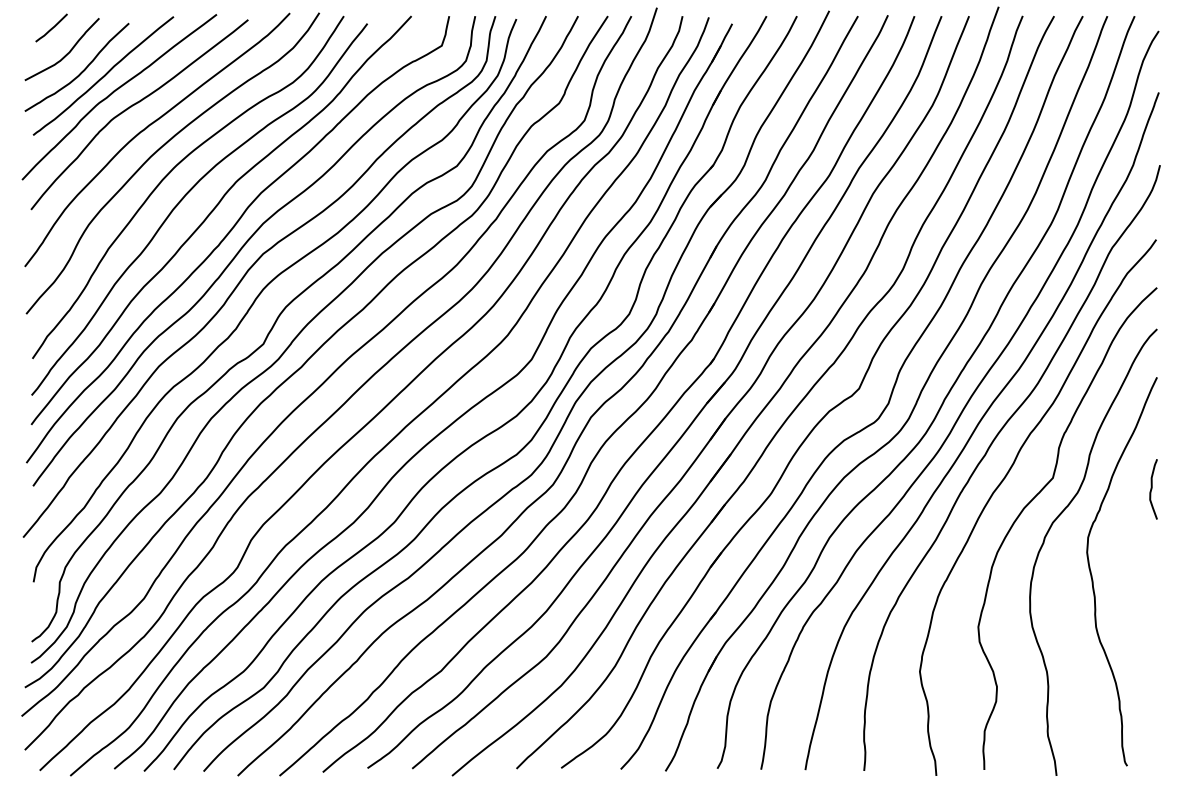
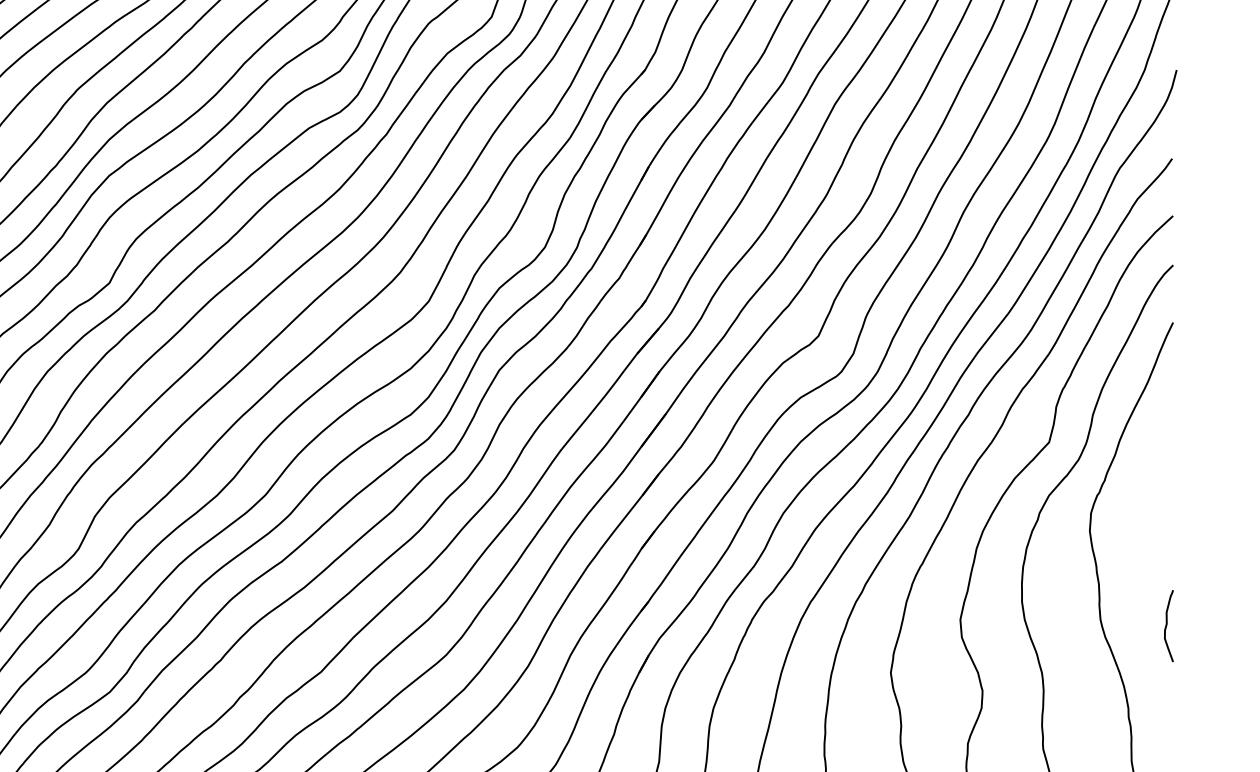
curve: (1152, 489) -> (1167, 626), moved

